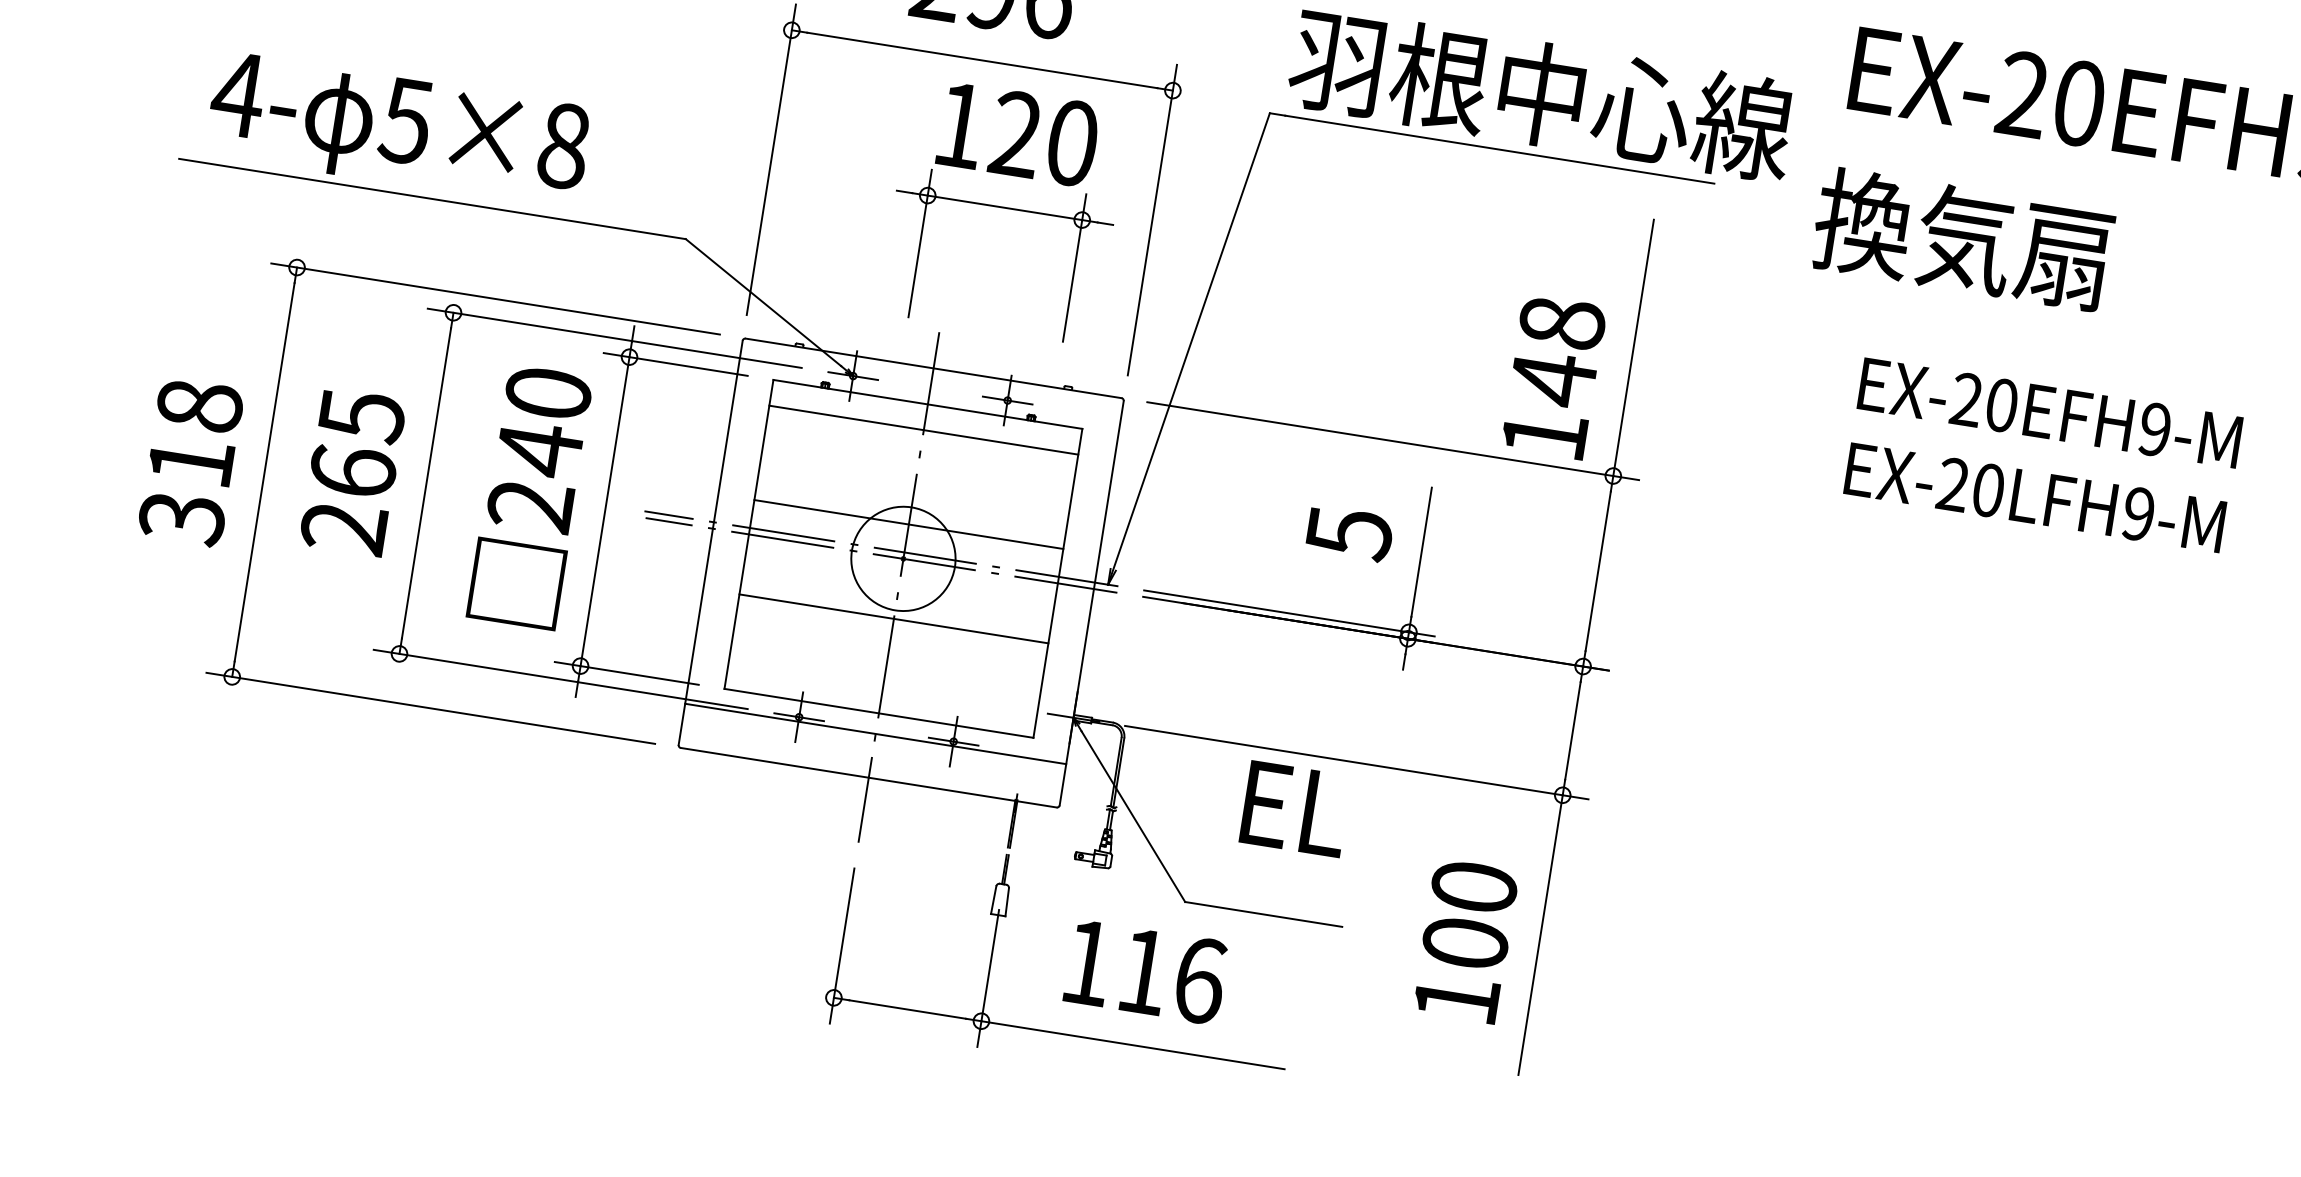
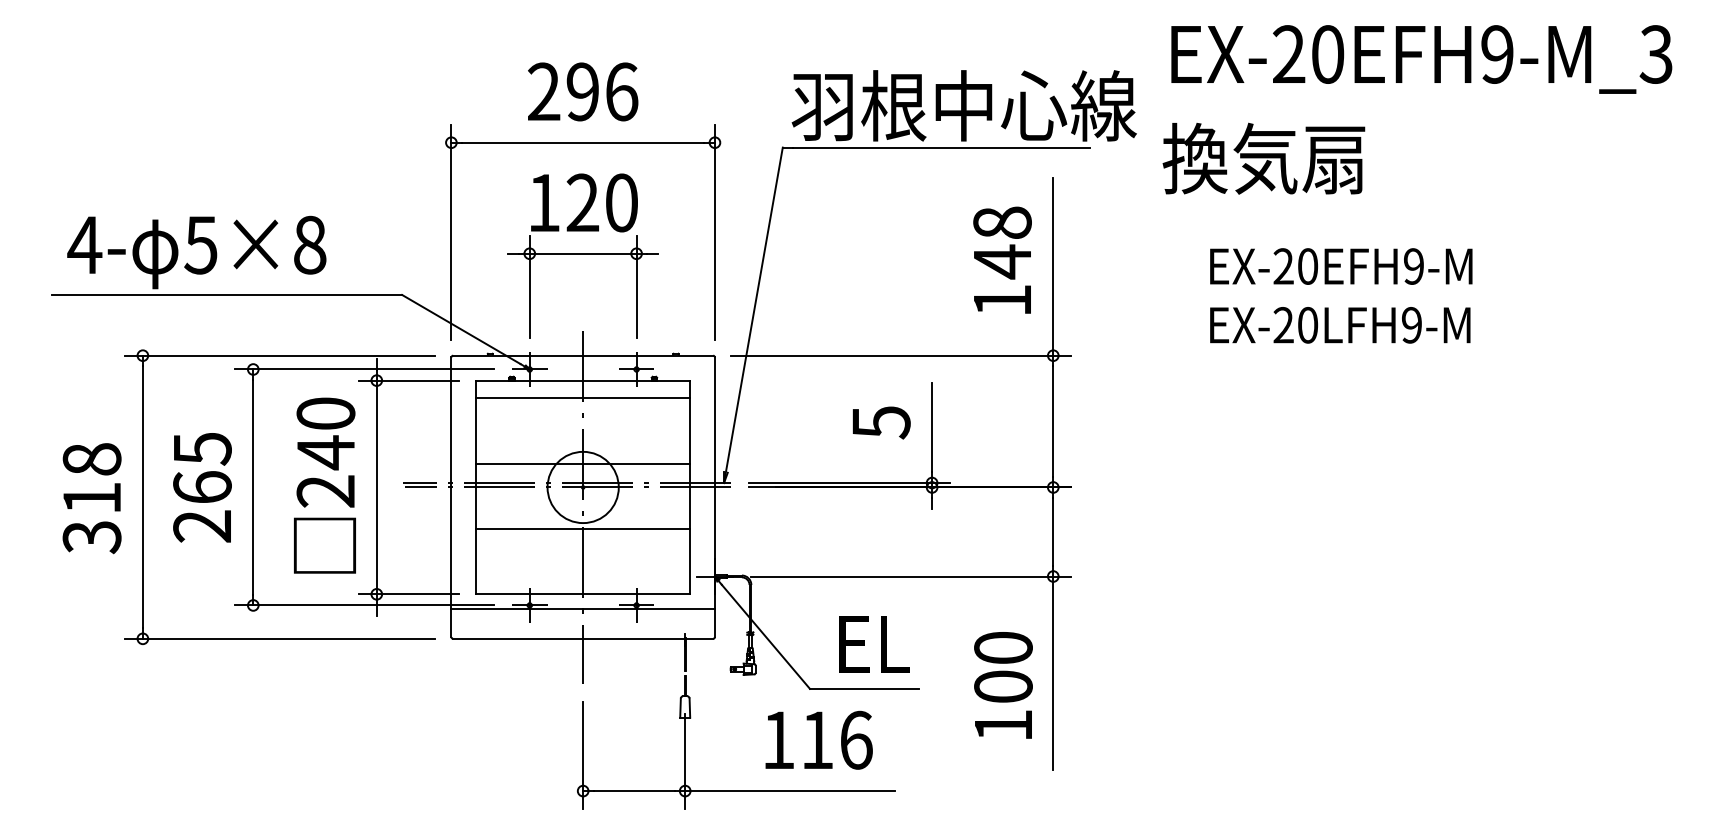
part: (1003, 210) -> (582, 255), moved
text: (1553, 375) -> (1002, 259), moved
text: (1295, 809) -> (874, 644), moved
text: (1145, 970) -> (818, 739), moved

